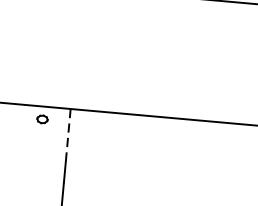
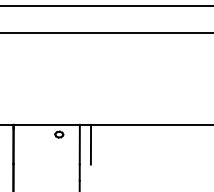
line: (67, 134) -> (79, 144), dashed -> solid
line: (82, 136) -> (90, 144), added

